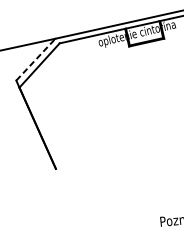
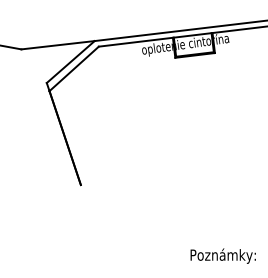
line: (35, 60) -> (70, 62), dashed -> solid

